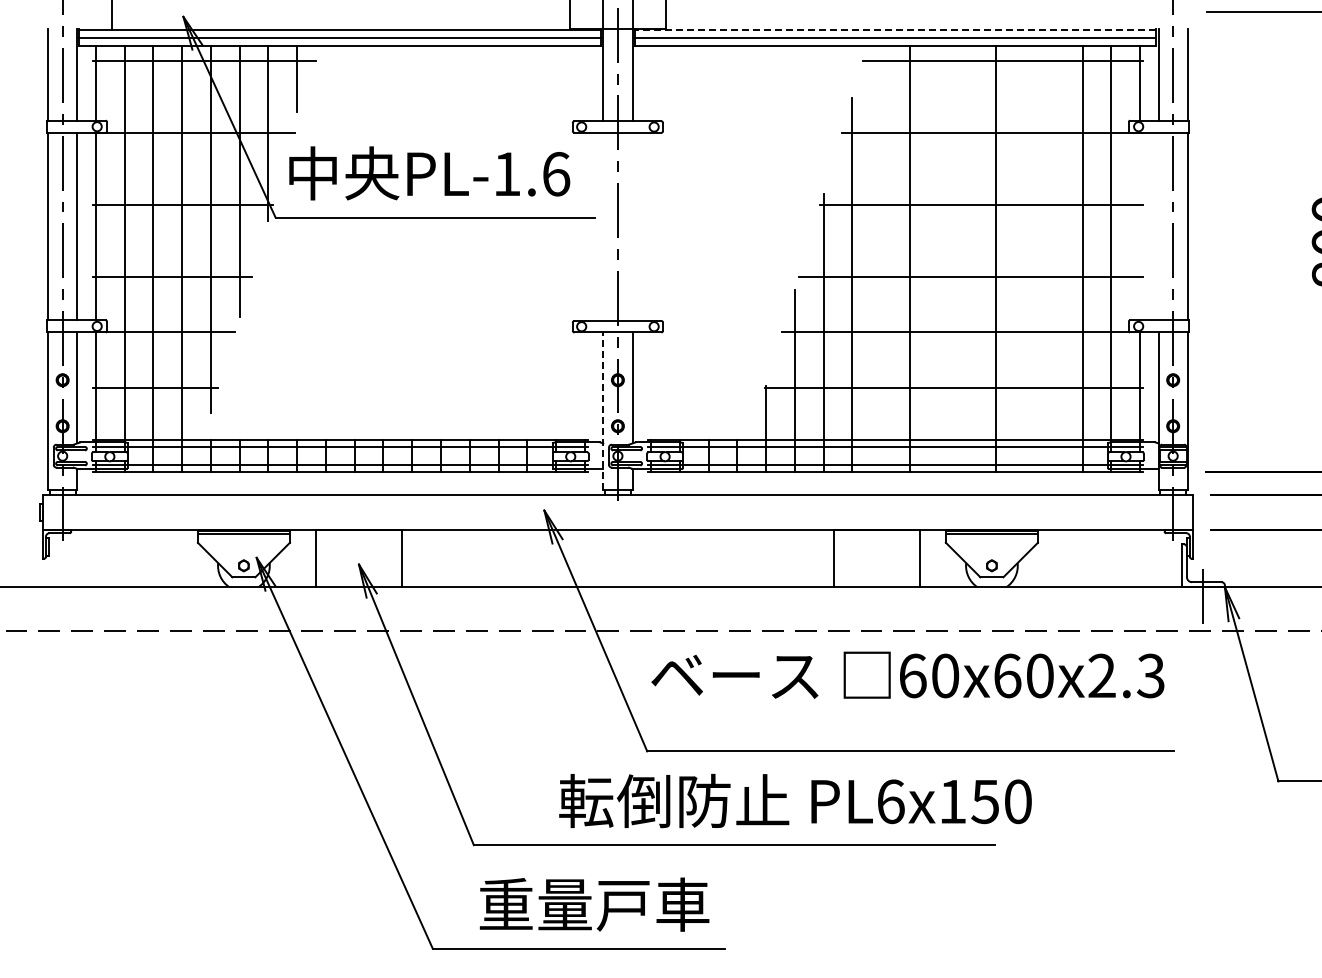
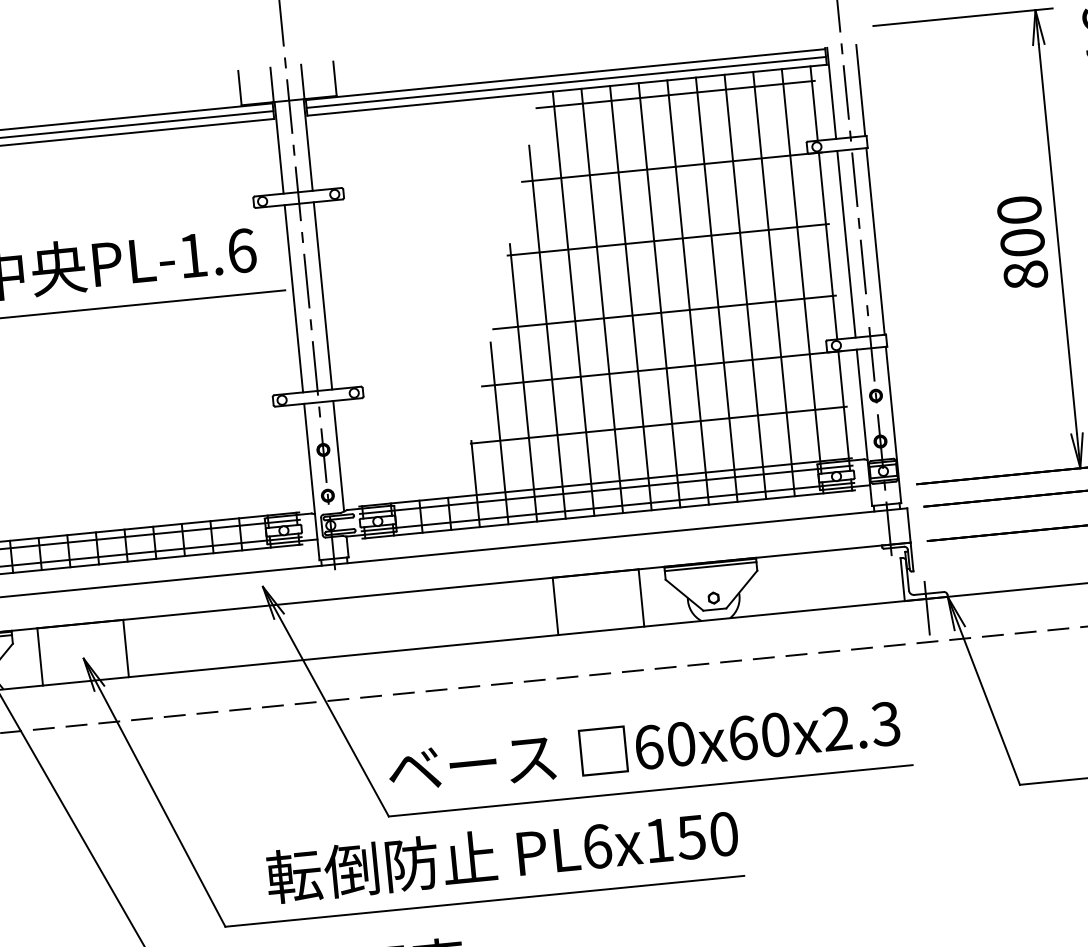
line: (895, 30) -> (565, 74), dashed -> solid
line: (603, 226) -> (294, 298), added
line: (632, 226) -> (322, 295), added
line: (1140, 226) -> (828, 245), added
line: (1158, 226) -> (846, 244), added
line: (881, 259) -> (573, 304), added
line: (938, 259) -> (630, 298), added
line: (967, 259) -> (659, 295), added
line: (1025, 259) -> (717, 290), added
line: (1053, 259) -> (745, 287), added
line: (603, 411) -> (312, 482), dashed -> solid
text: (907, 674) -> (643, 746), moved
text: (795, 800) -> (502, 854), moved

